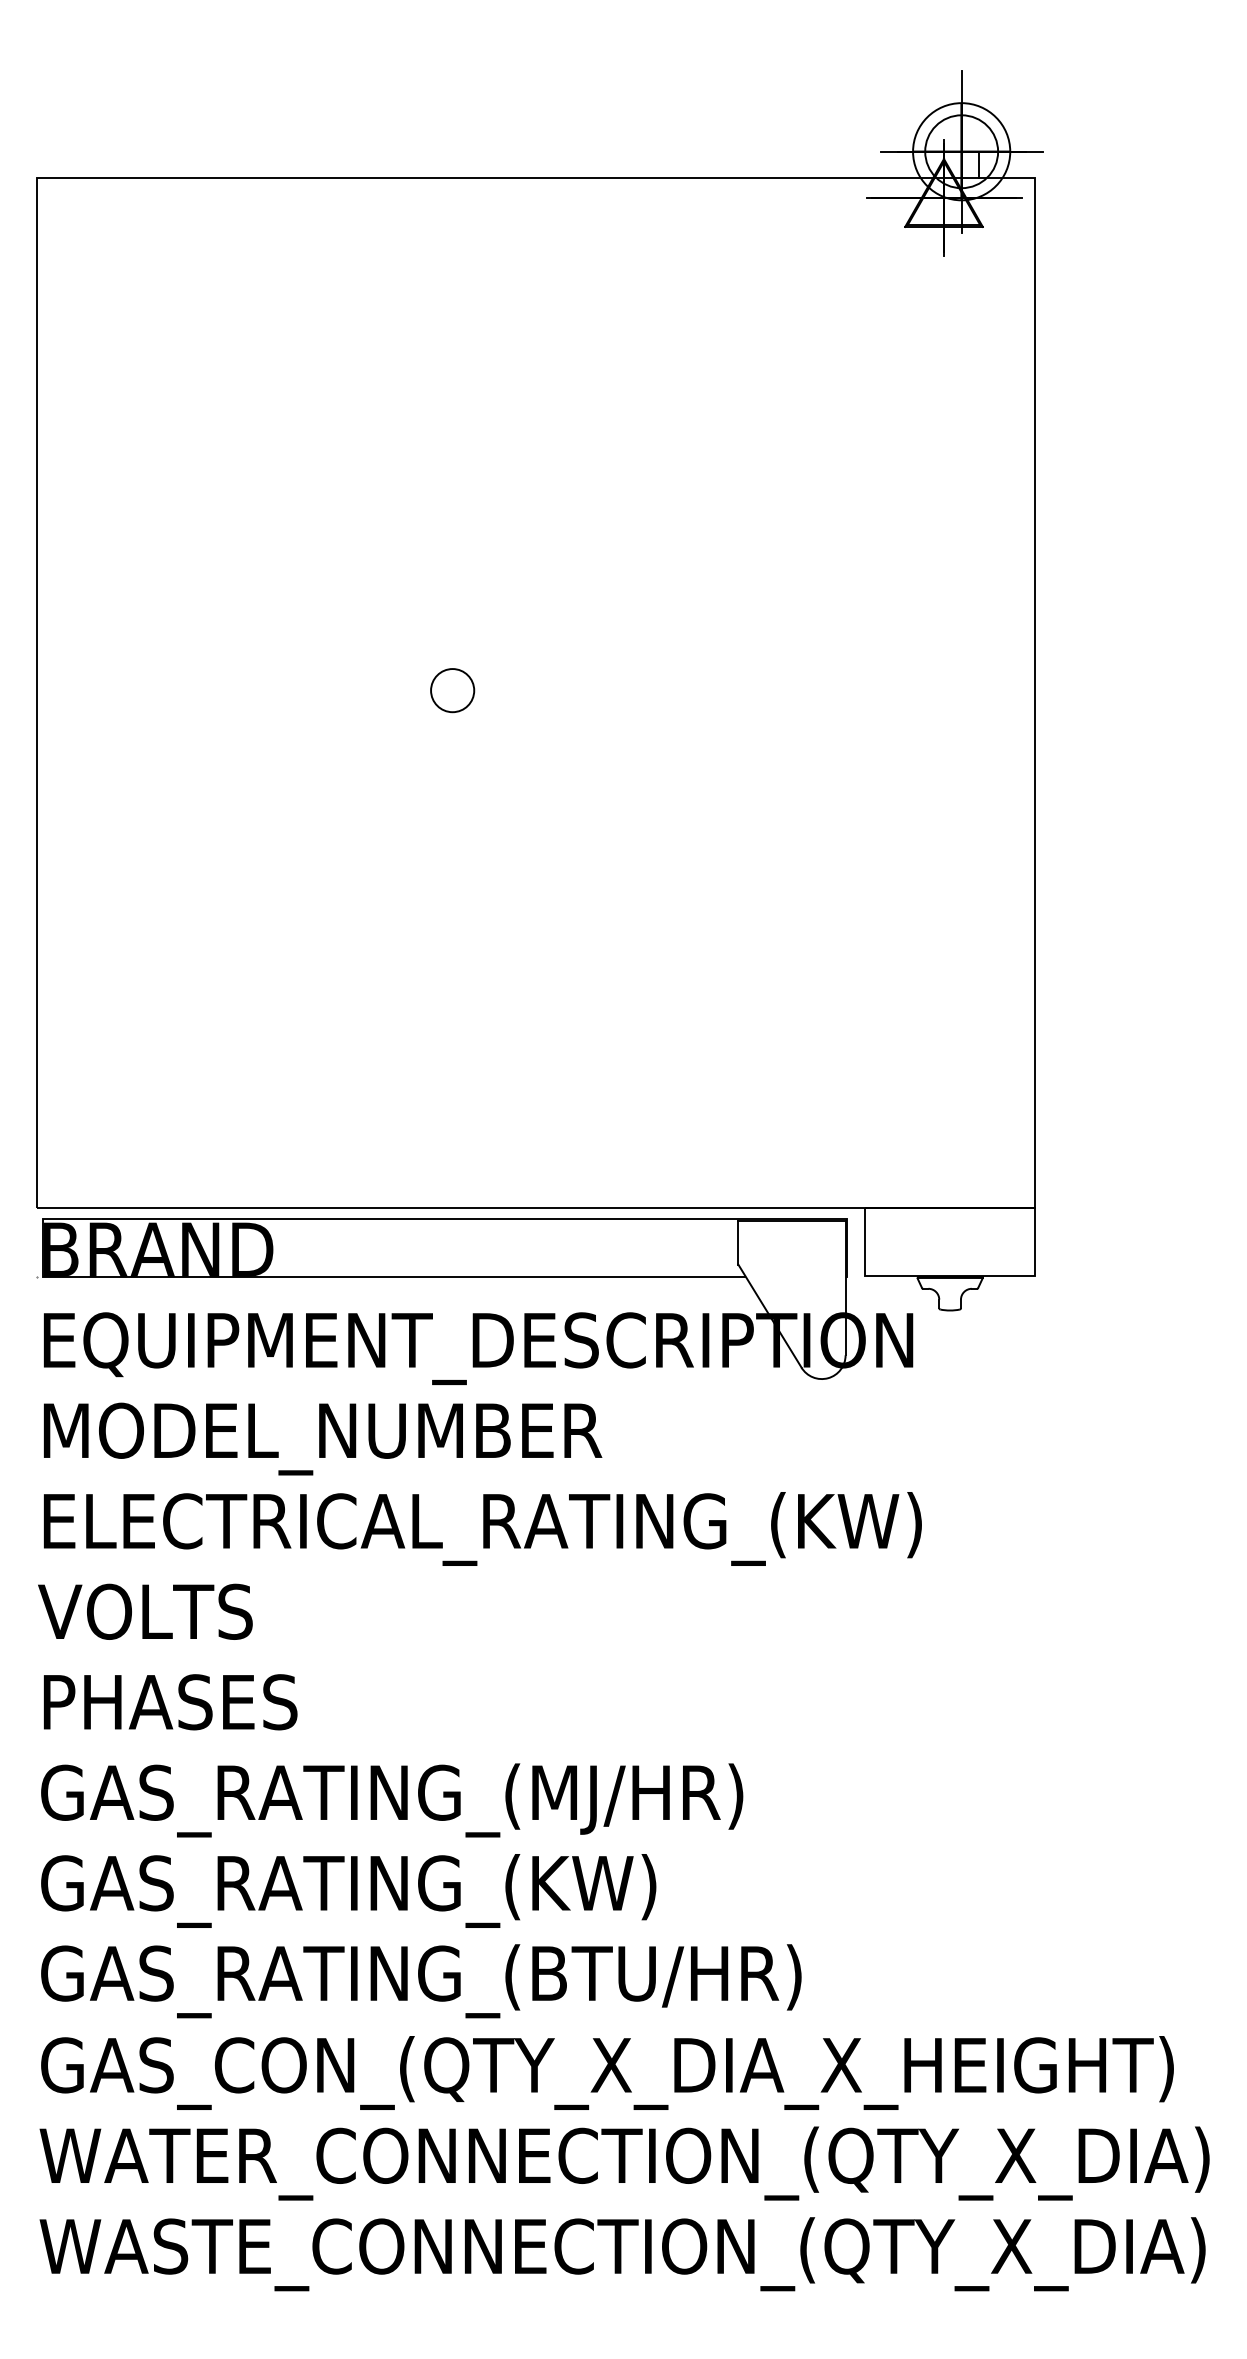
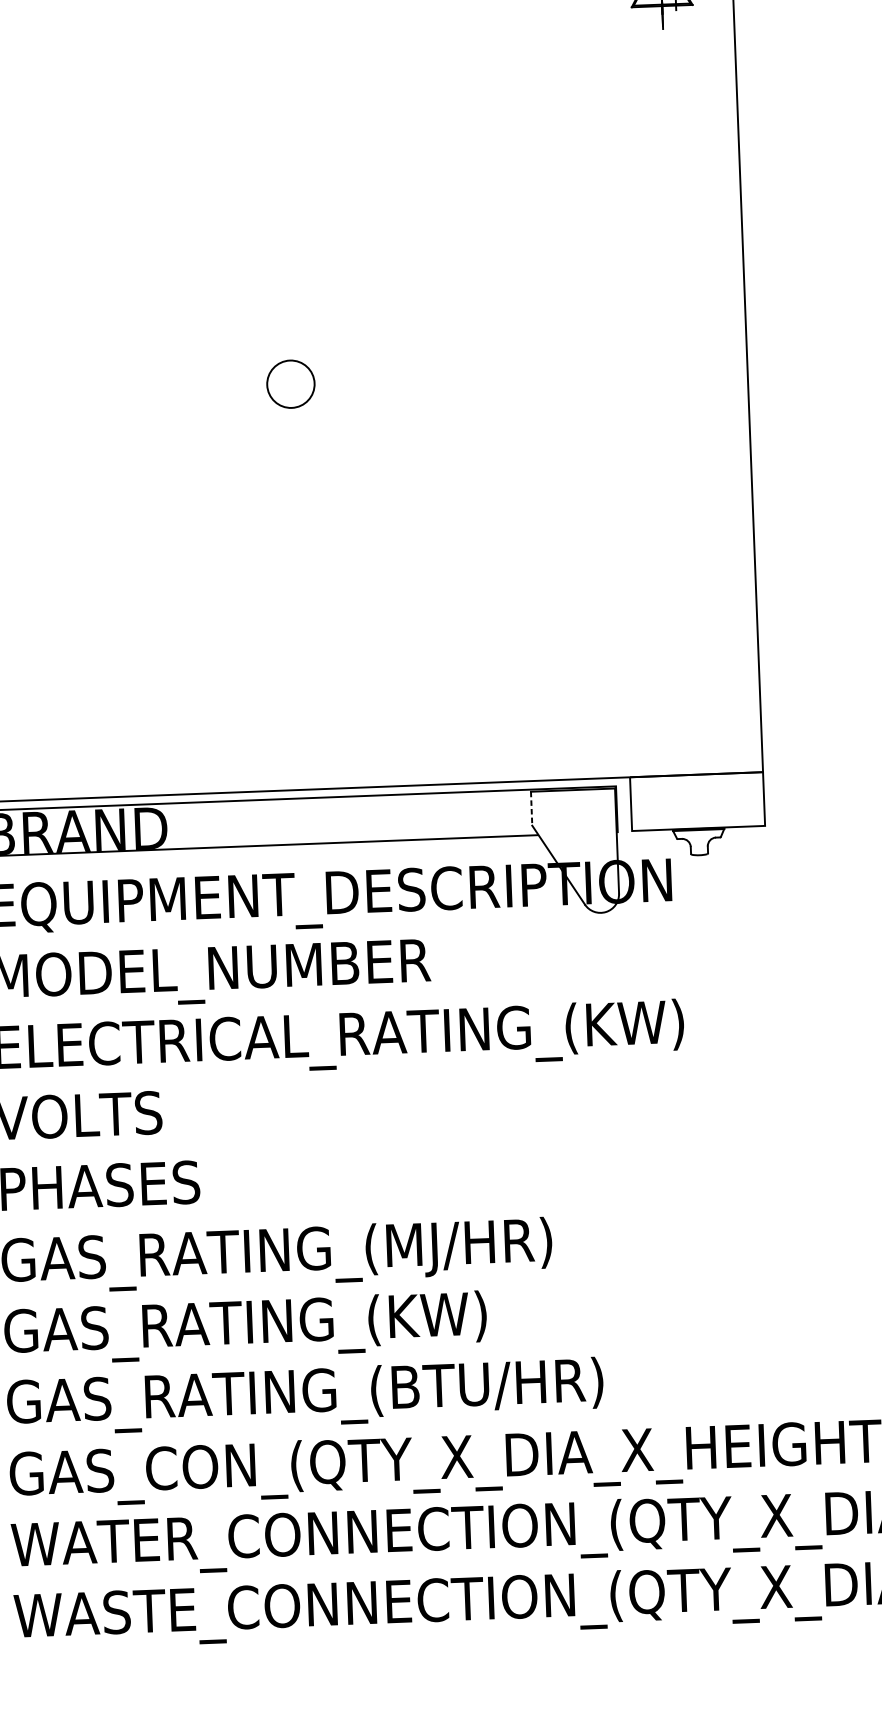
circle: (452, 690) -> (290, 384), size x1.4
line: (738, 1243) -> (531, 809), solid -> dashed

